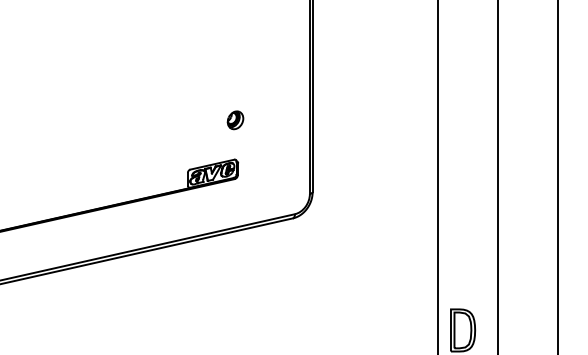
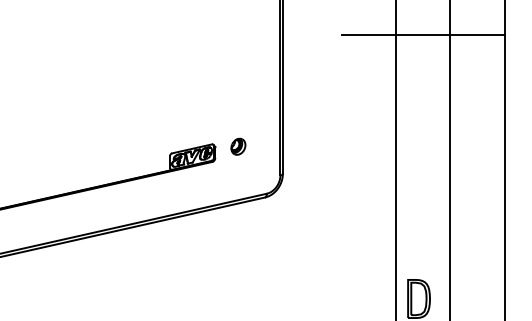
line: (467, 38) -> (423, 34), added
part: (235, 120) -> (238, 146), moved

